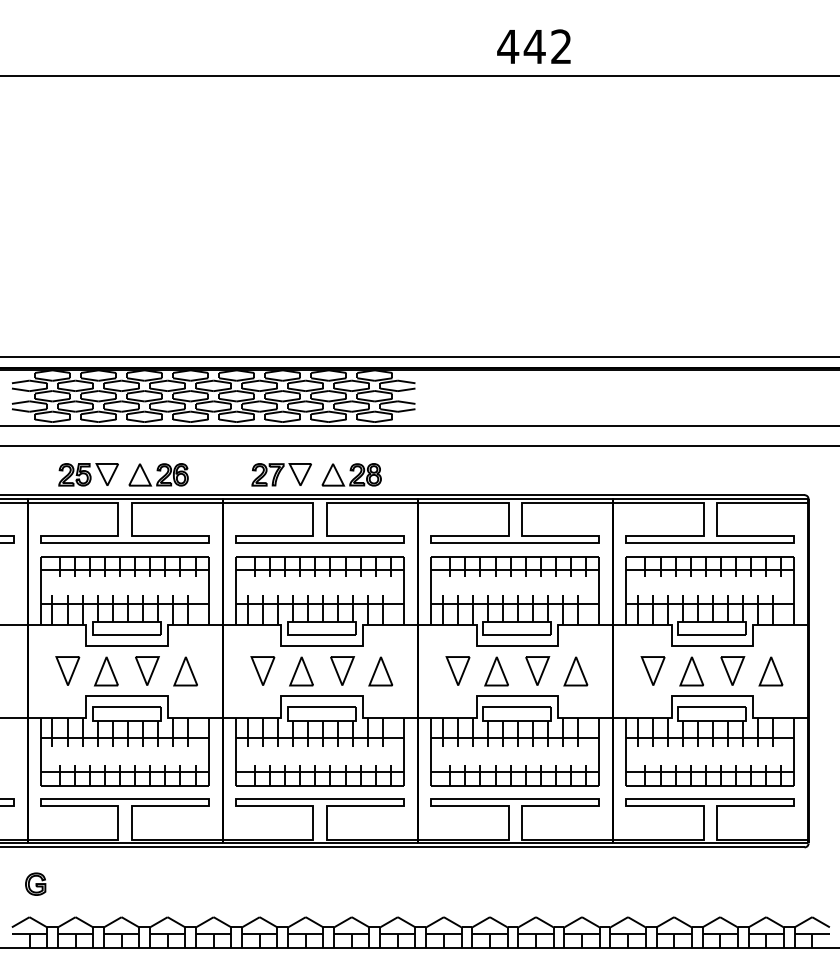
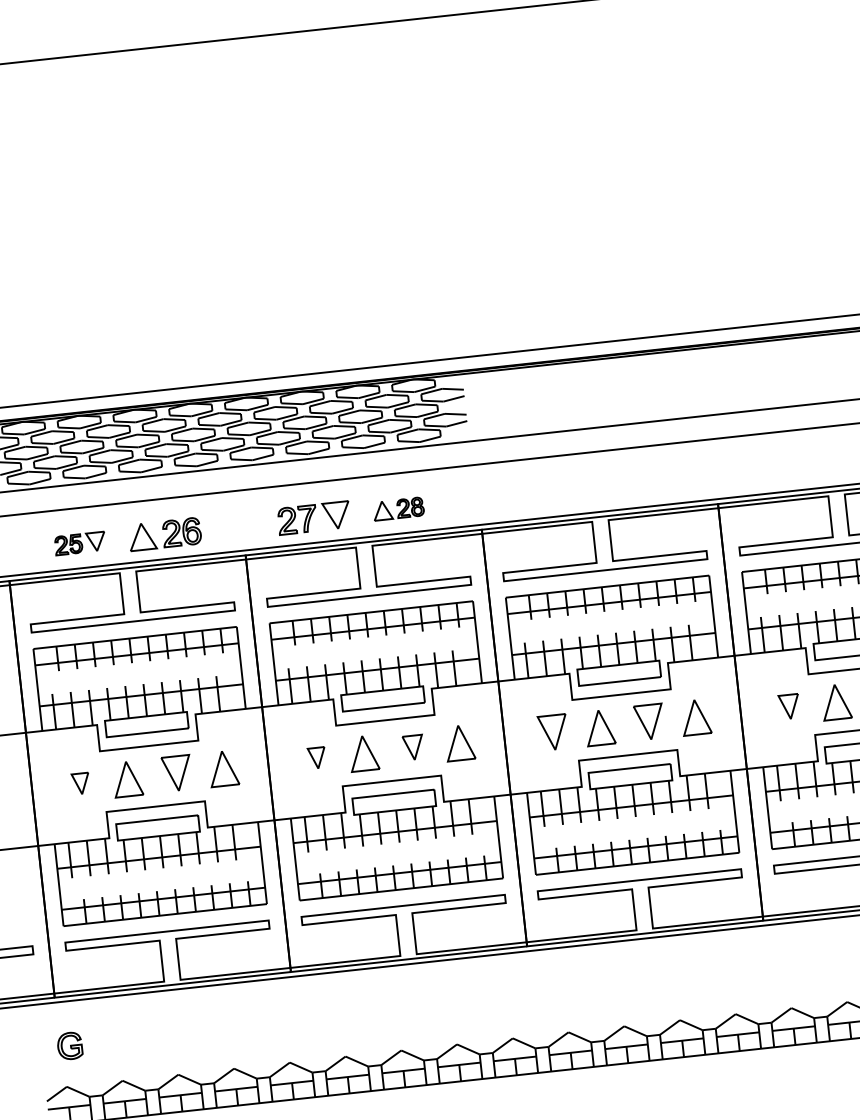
part: (88, 474) -> (80, 543), size x0.7
part: (351, 474) -> (398, 508), size x0.7
part: (67, 670) -> (80, 783), size x0.6
part: (262, 670) -> (316, 757), size x0.6
part: (342, 670) -> (413, 746), size x0.7
part: (652, 670) -> (788, 706), size x0.7

